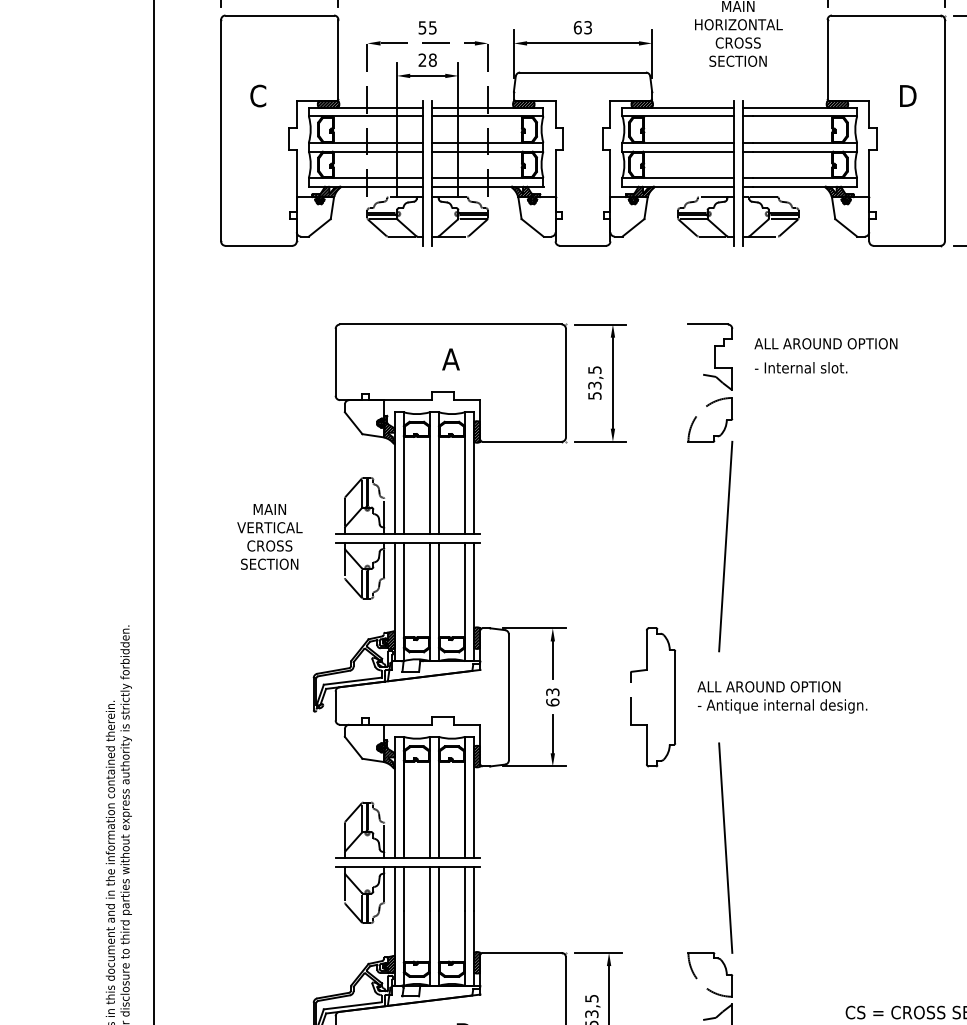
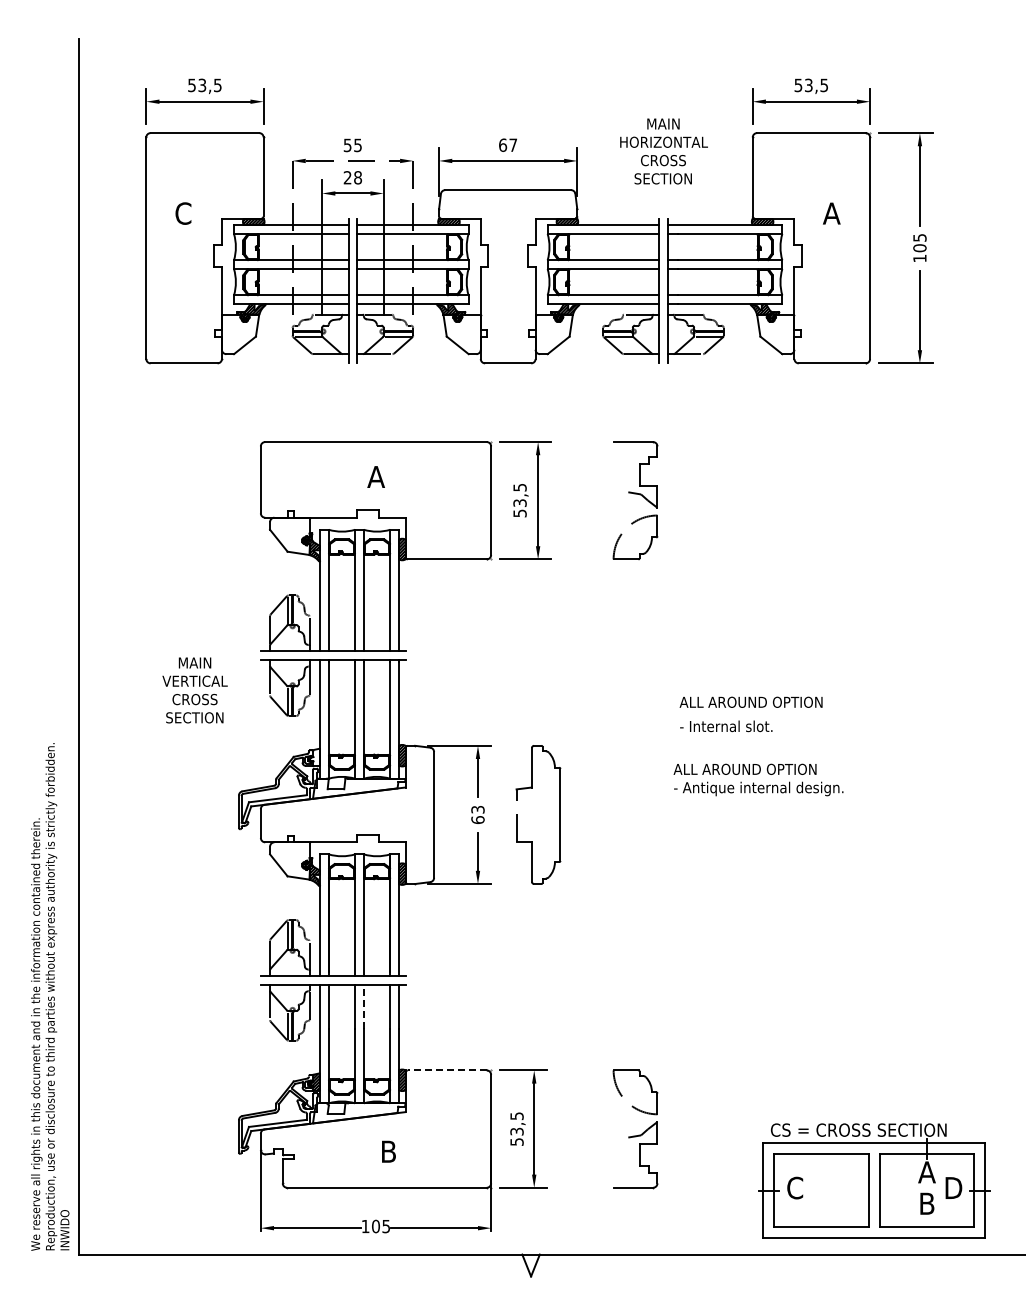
text: (588, 26) -> (513, 144), 63 -> 67
text: (907, 95) -> (832, 213), D -> A
text: (825, 355) -> (750, 714), moved
text: (269, 536) -> (194, 690), moved
line: (725, 545) -> (650, 663), removed
hatch: (389, 639) -> (314, 757), removed
part: (632, 696) -> (517, 814), moved
text: (782, 696) -> (758, 779), moved
line: (725, 847) -> (650, 965), removed
line: (438, 888) -> (363, 1006), solid -> dashed
line: (521, 952) -> (446, 1070), solid -> dashed

